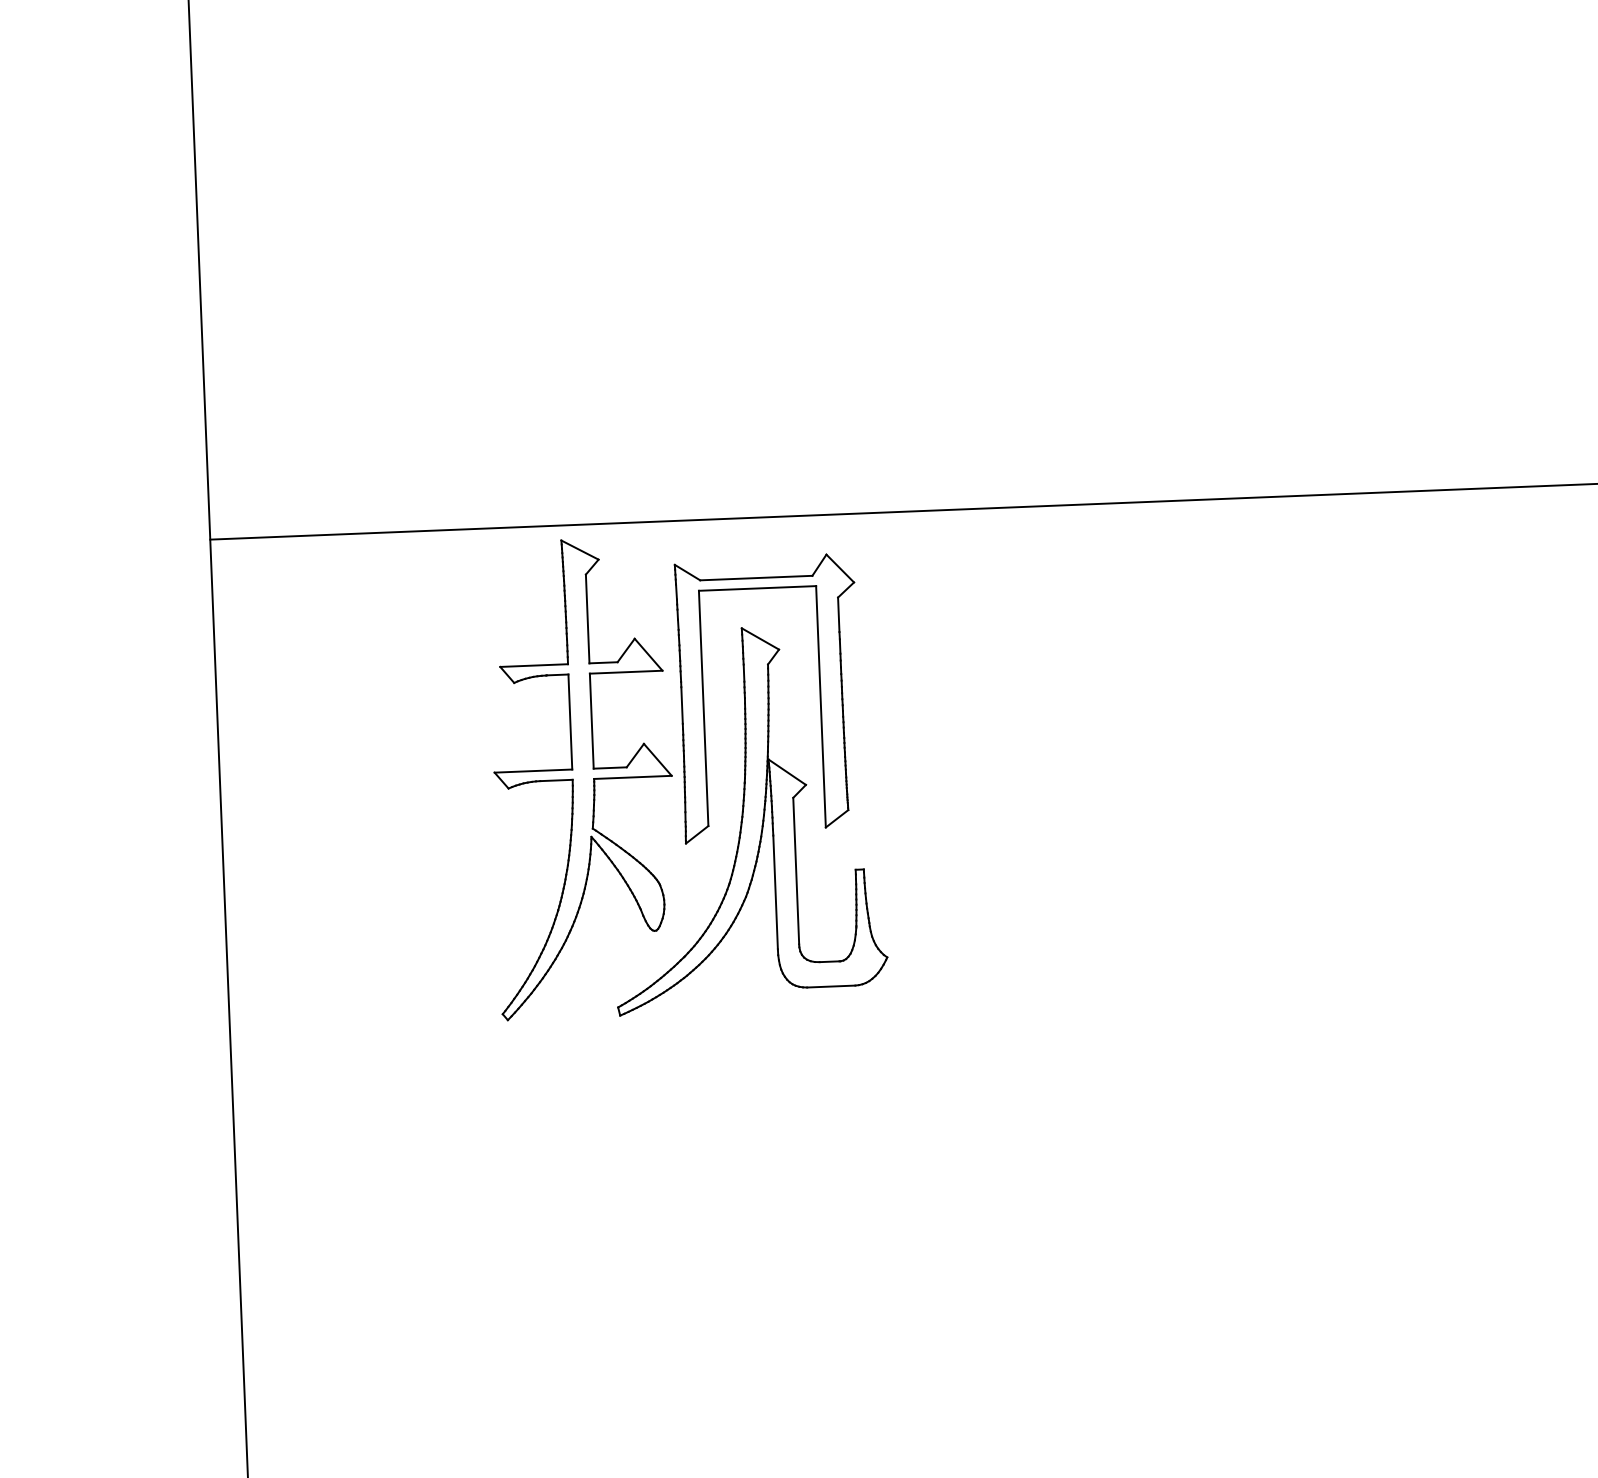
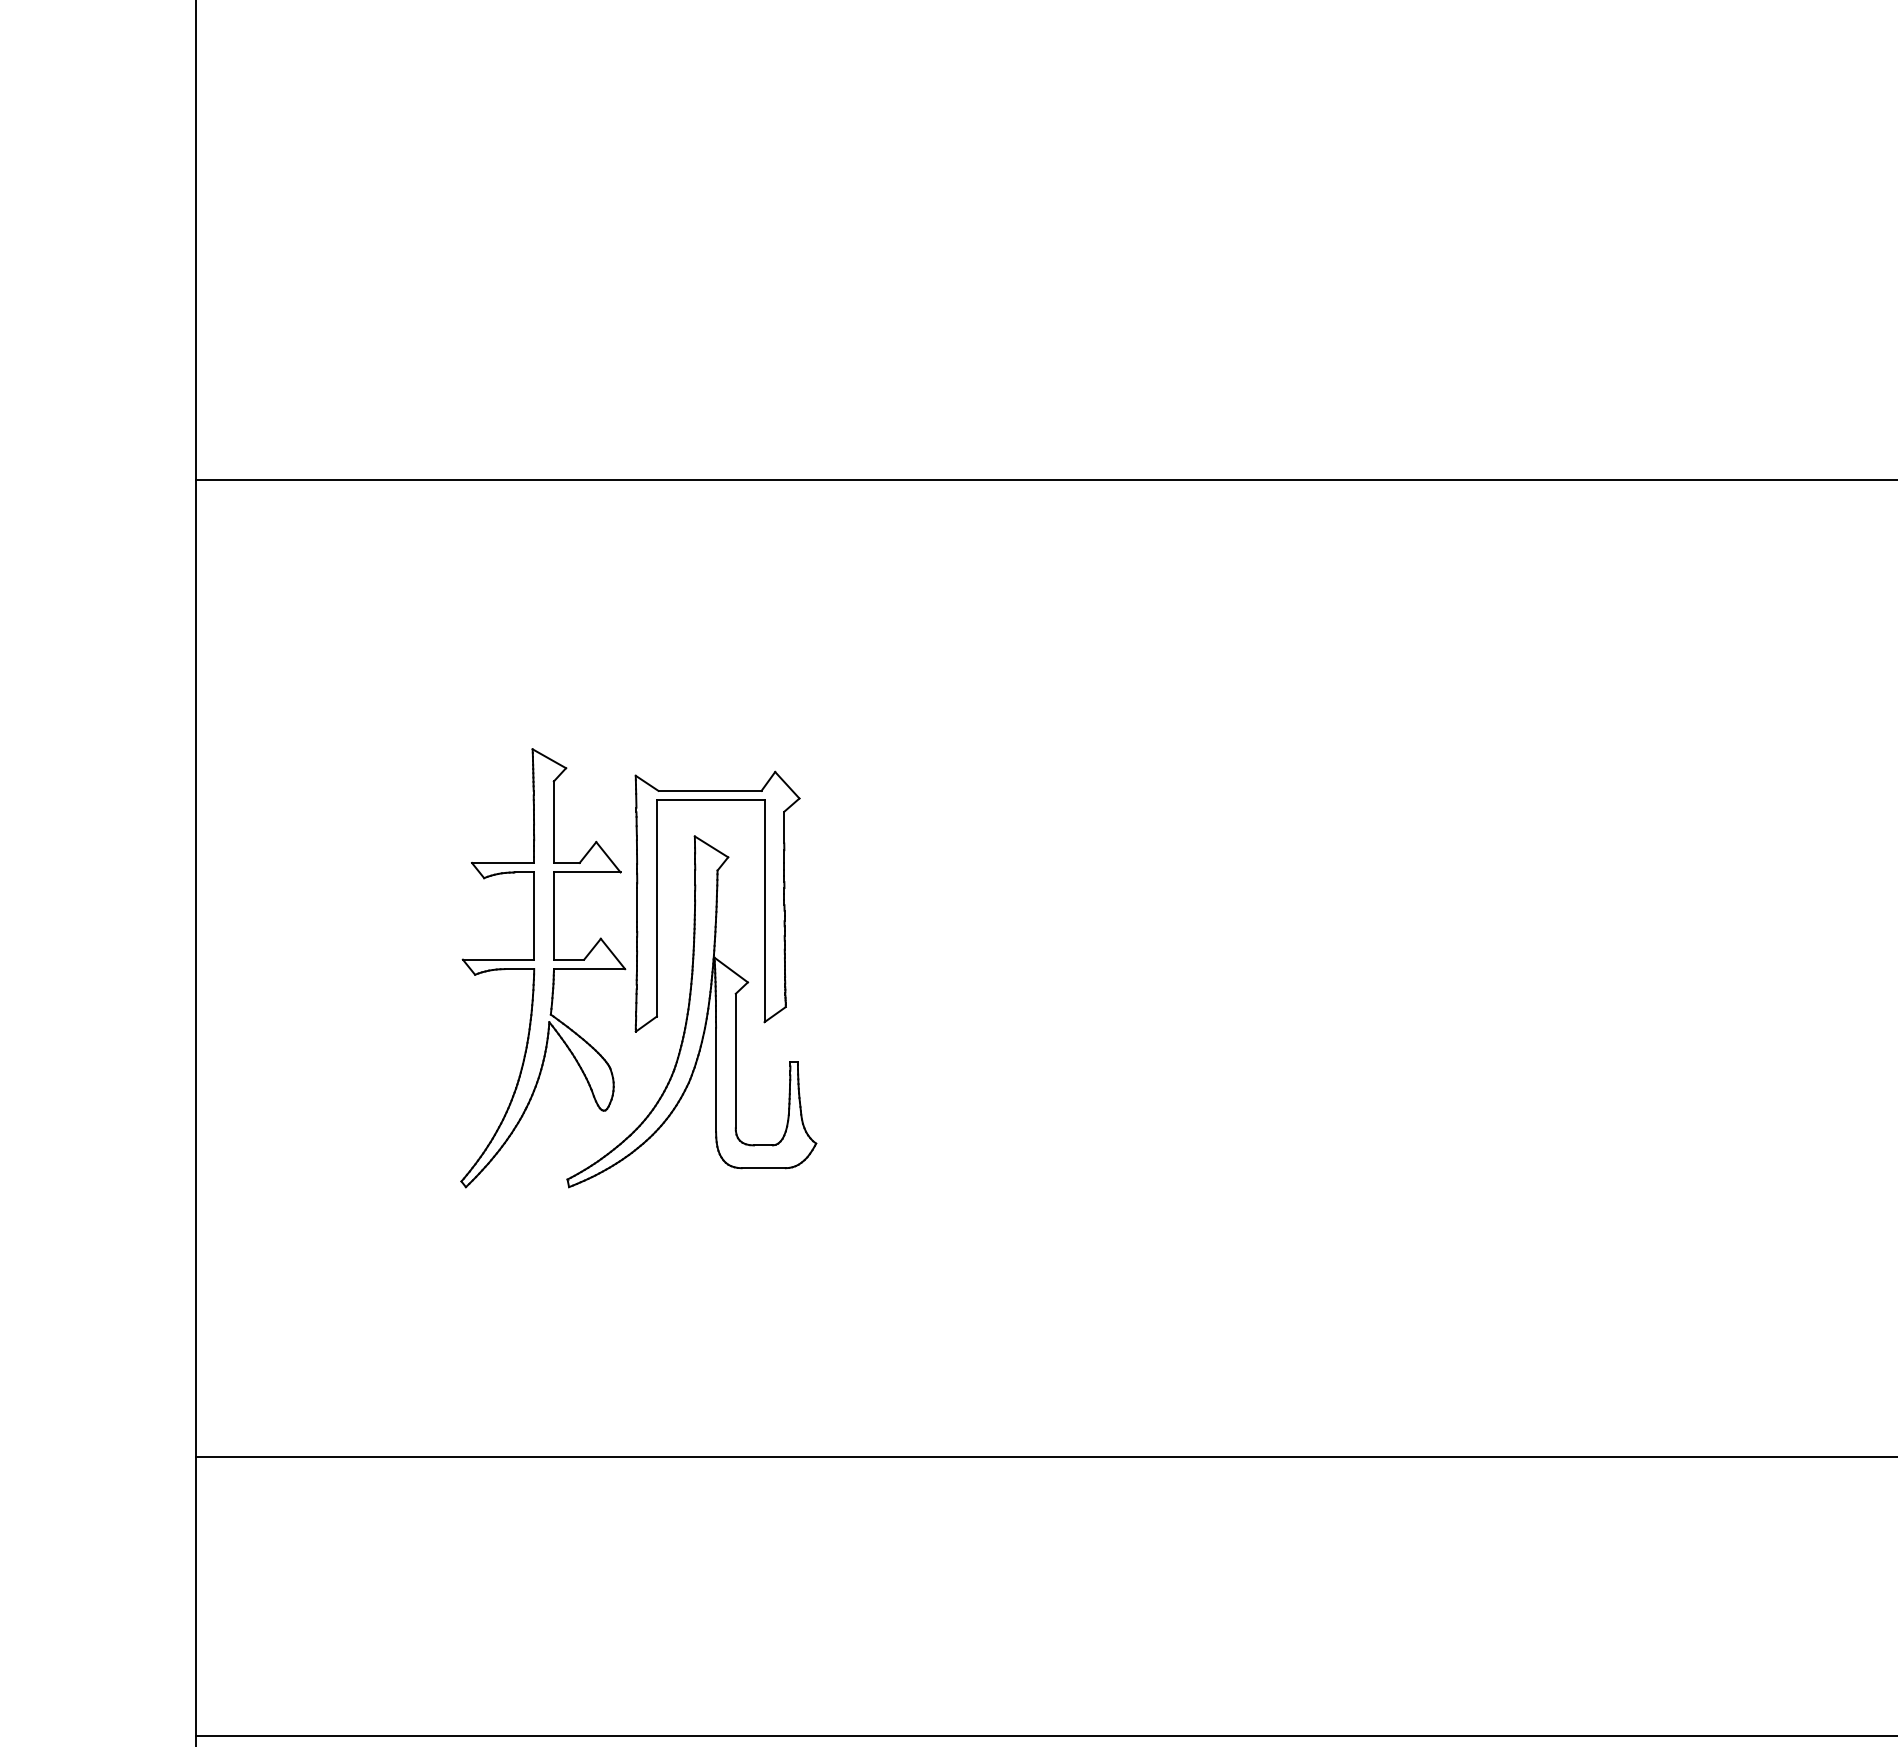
part: (686, 774) -> (638, 968), moved

